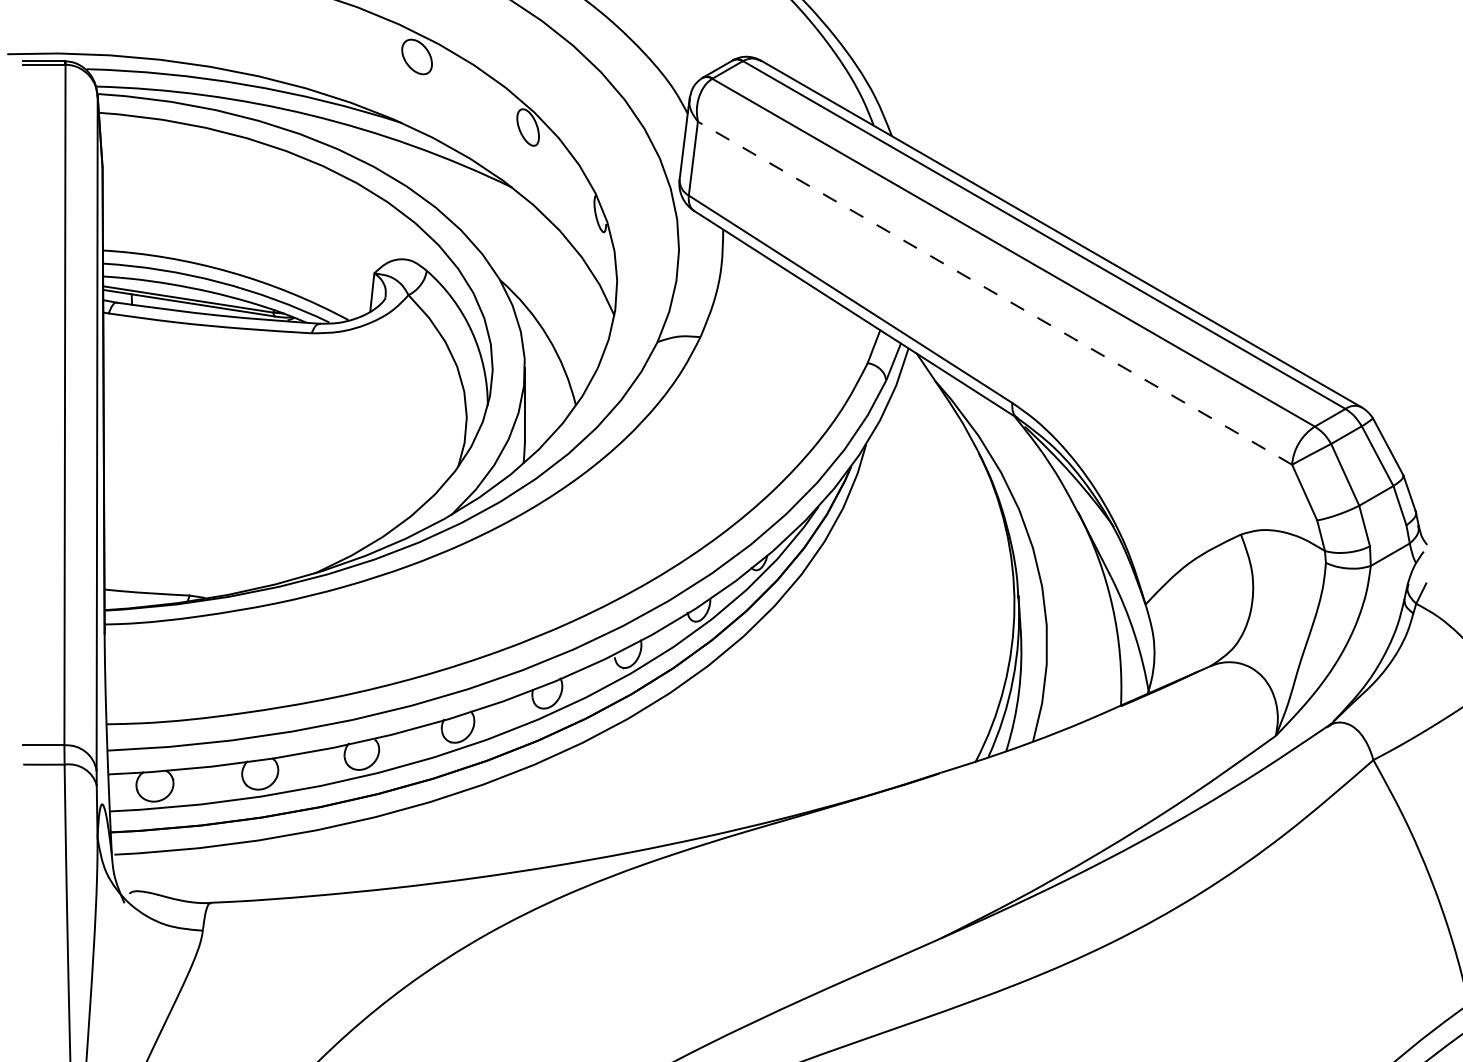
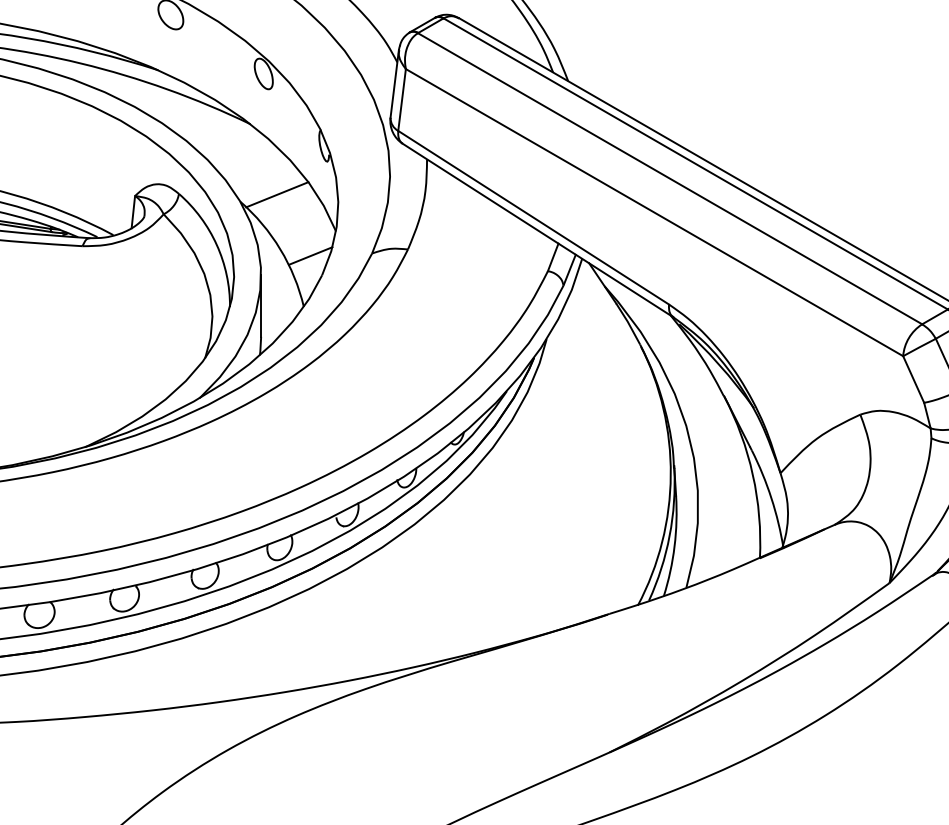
line: (544, 271) -> (277, 194), added
line: (994, 292) -> (654, 212), dashed -> solid
line: (584, 344) -> (310, 255), added

